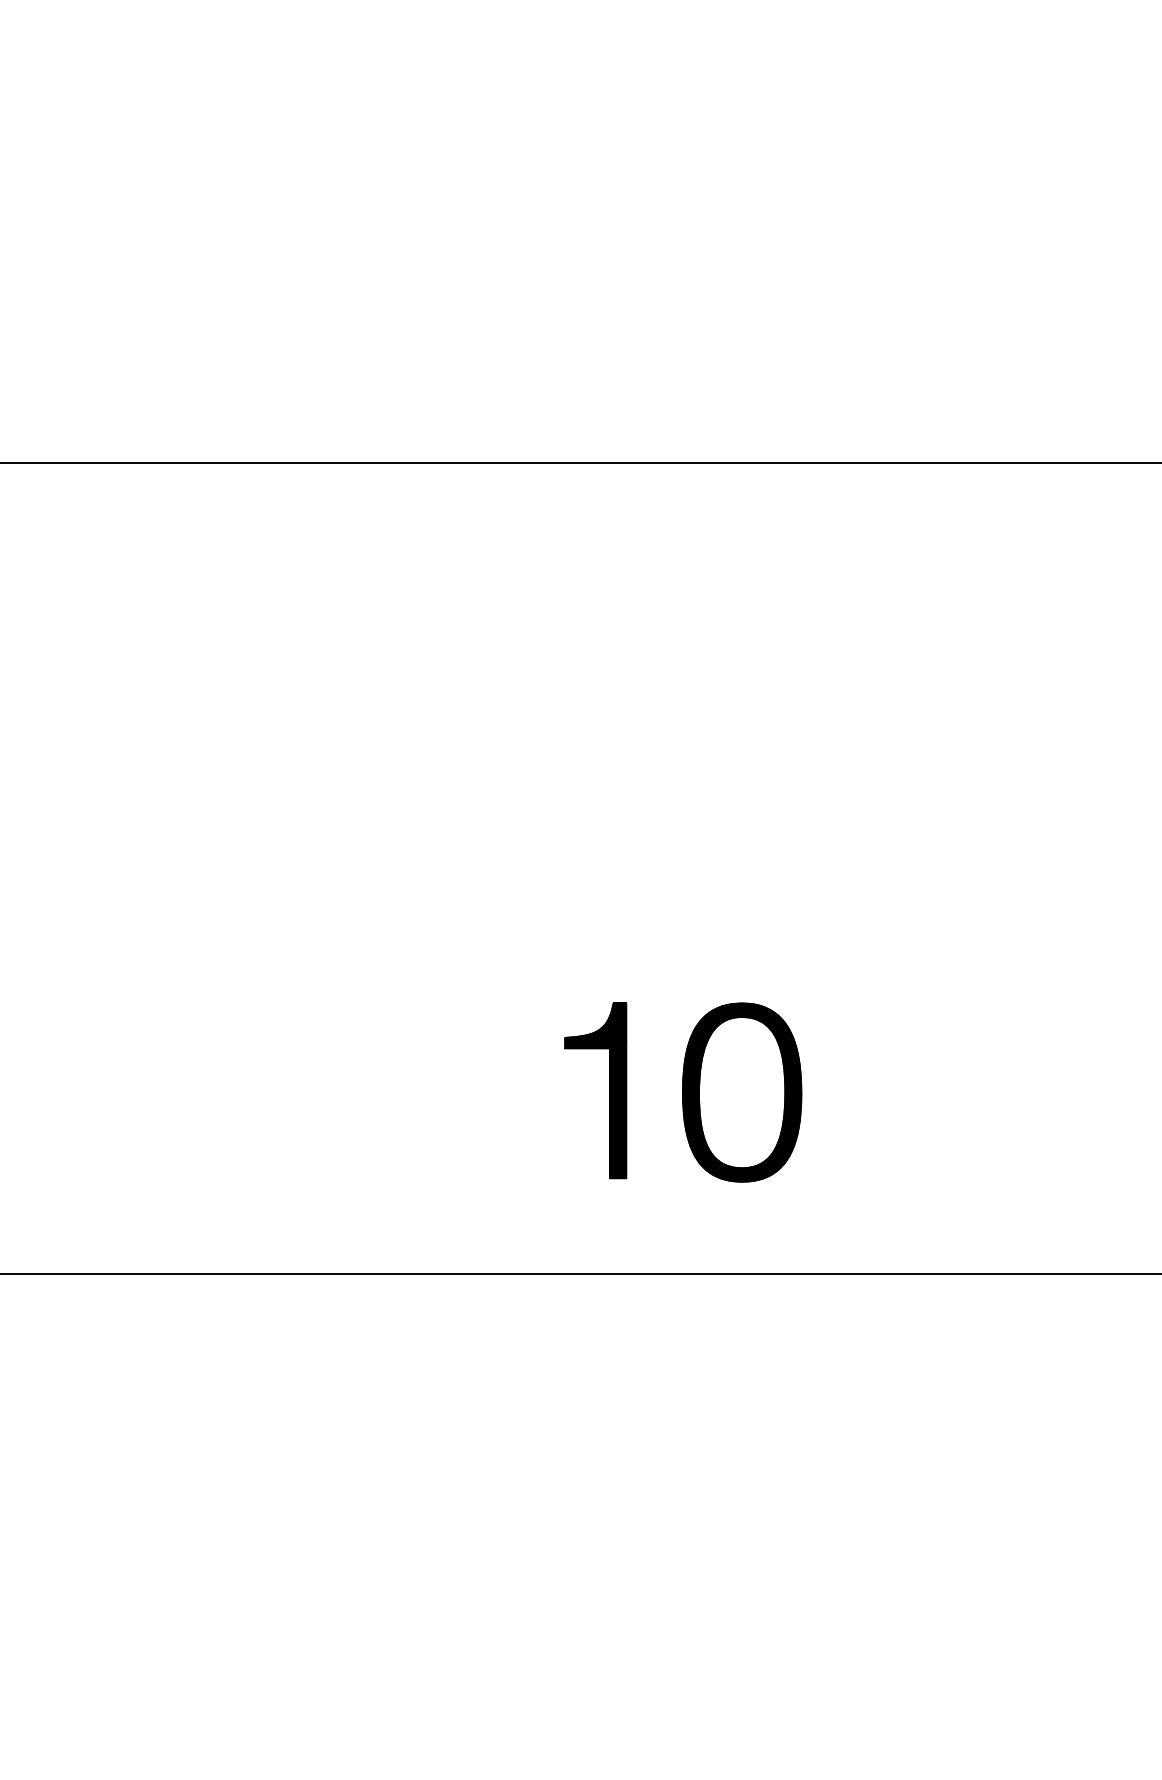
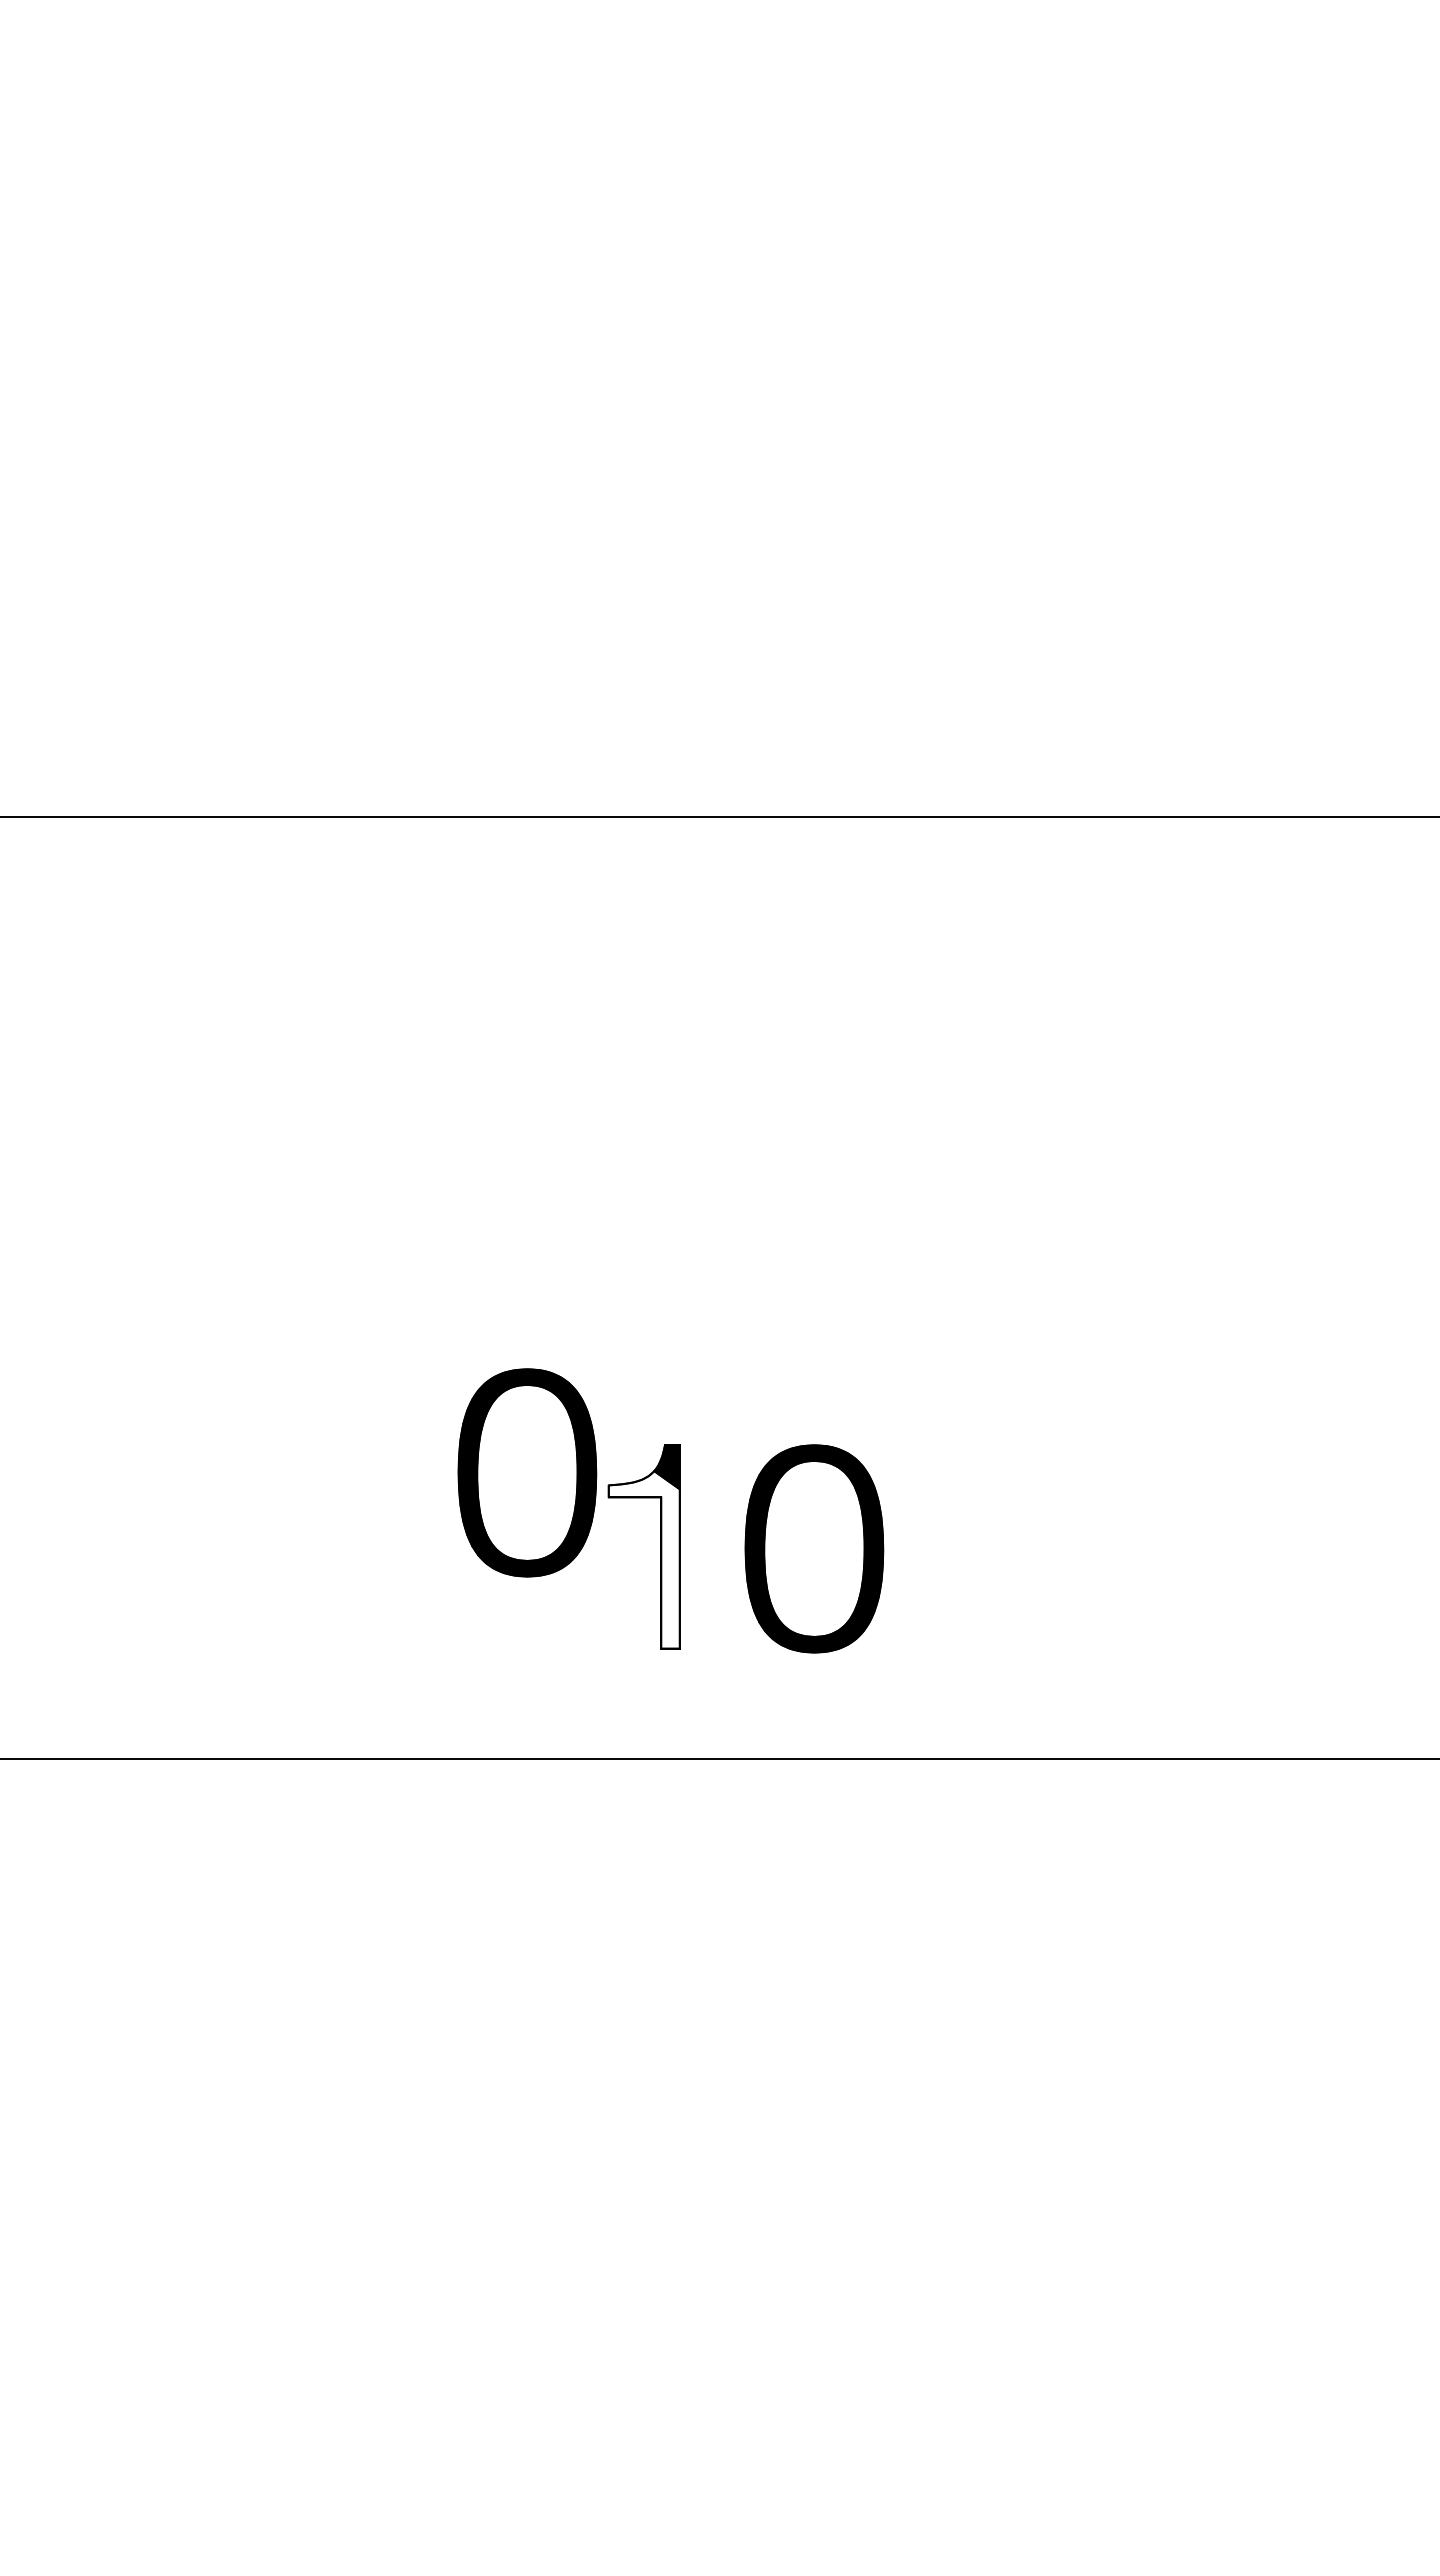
part: (495, 1026) -> (527, 1472), added
fill: (595, 1101) -> (643, 1559), removed

